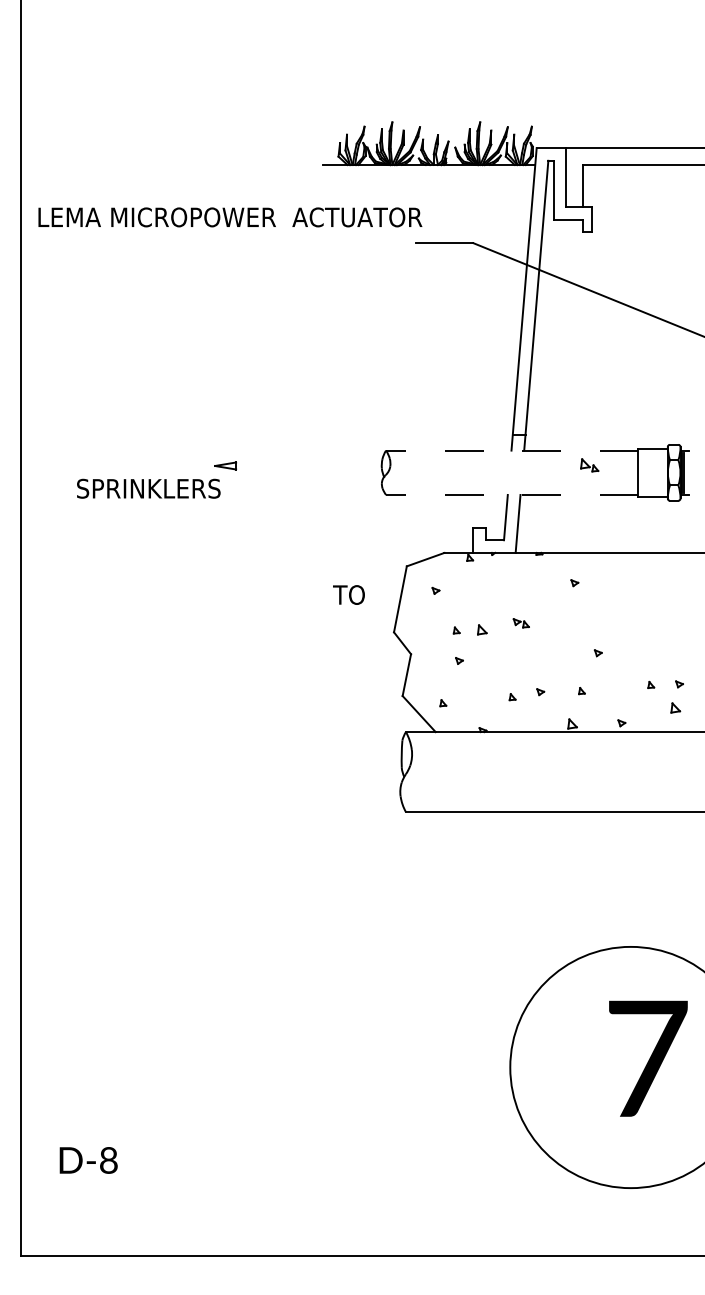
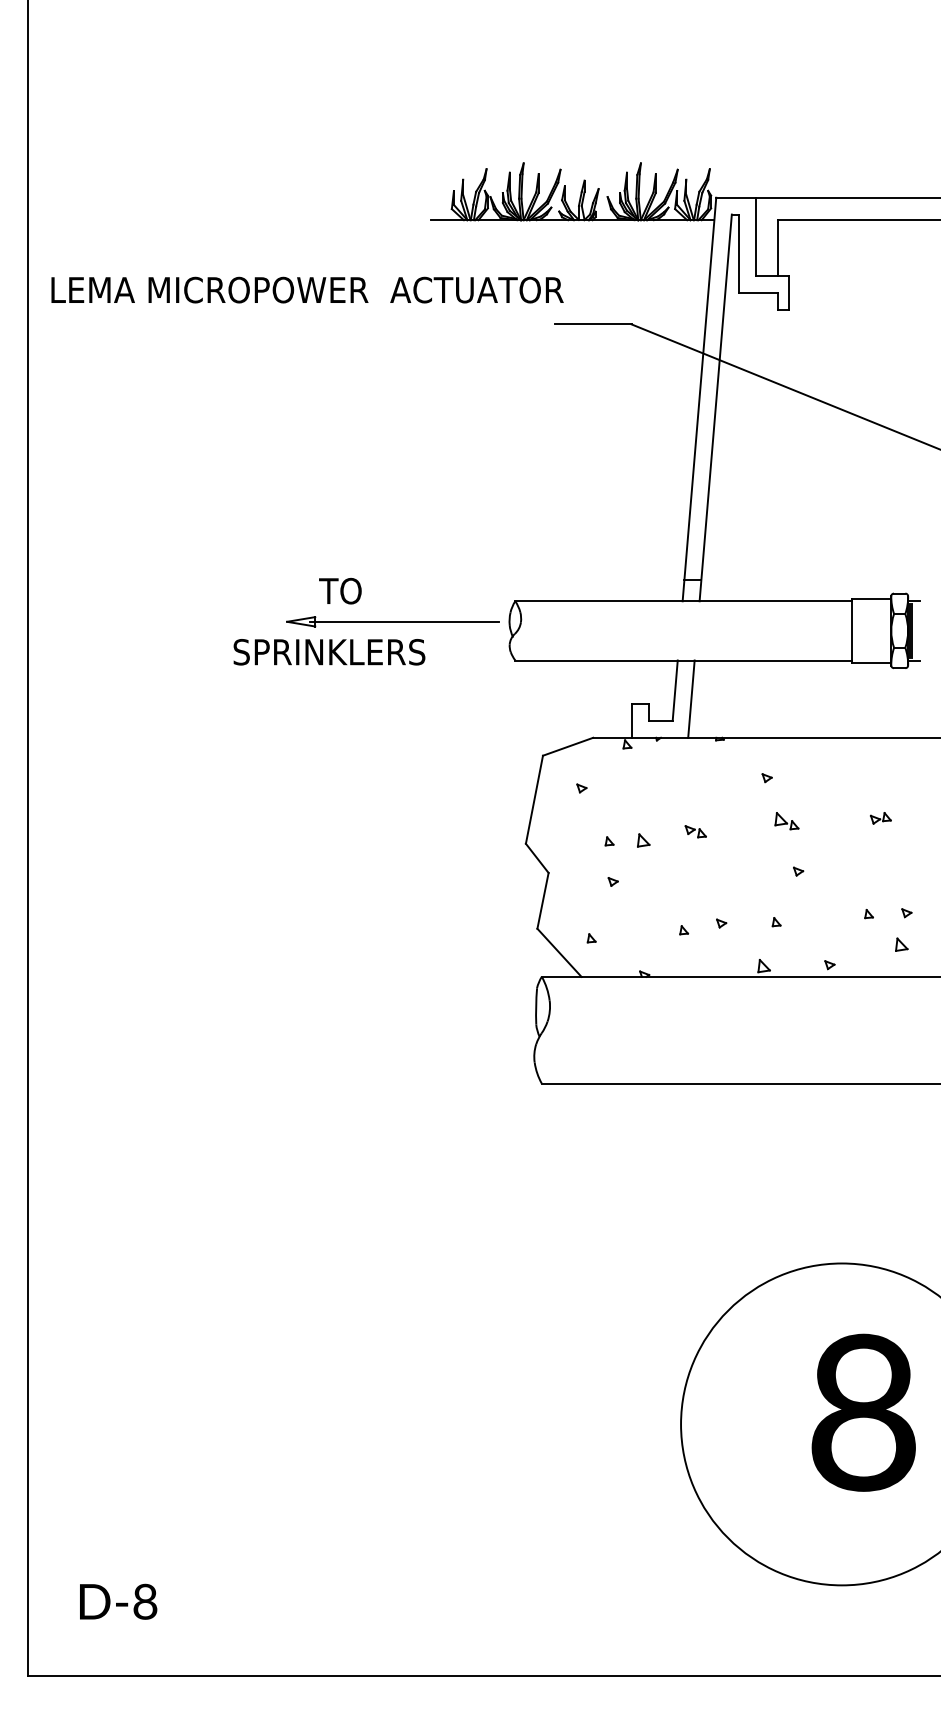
line: (511, 450) -> (682, 601), dashed -> solid
part: (589, 465) -> (786, 821), moved
line: (302, 466) -> (403, 622), added
text: (148, 488) -> (329, 651), moved
line: (511, 494) -> (682, 659), dashed -> solid
text: (348, 594) -> (339, 590), moved
part: (659, 613) -> (880, 818), added
text: (647, 1058) -> (864, 1412), 7 -> 8
text: (88, 1160) -> (118, 1601), moved

